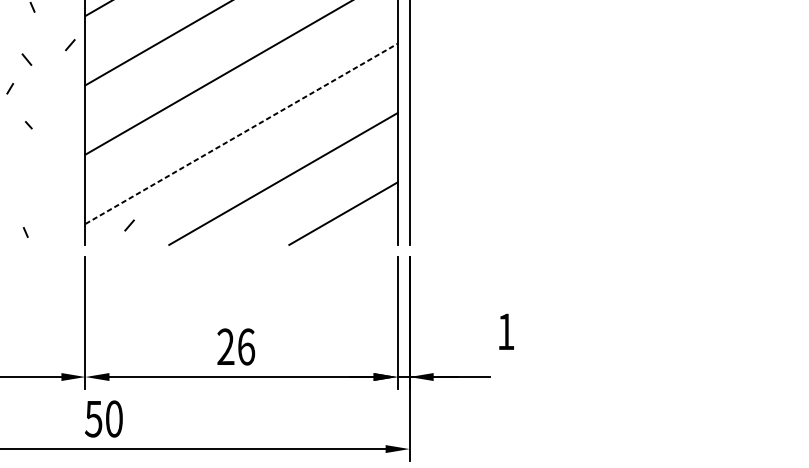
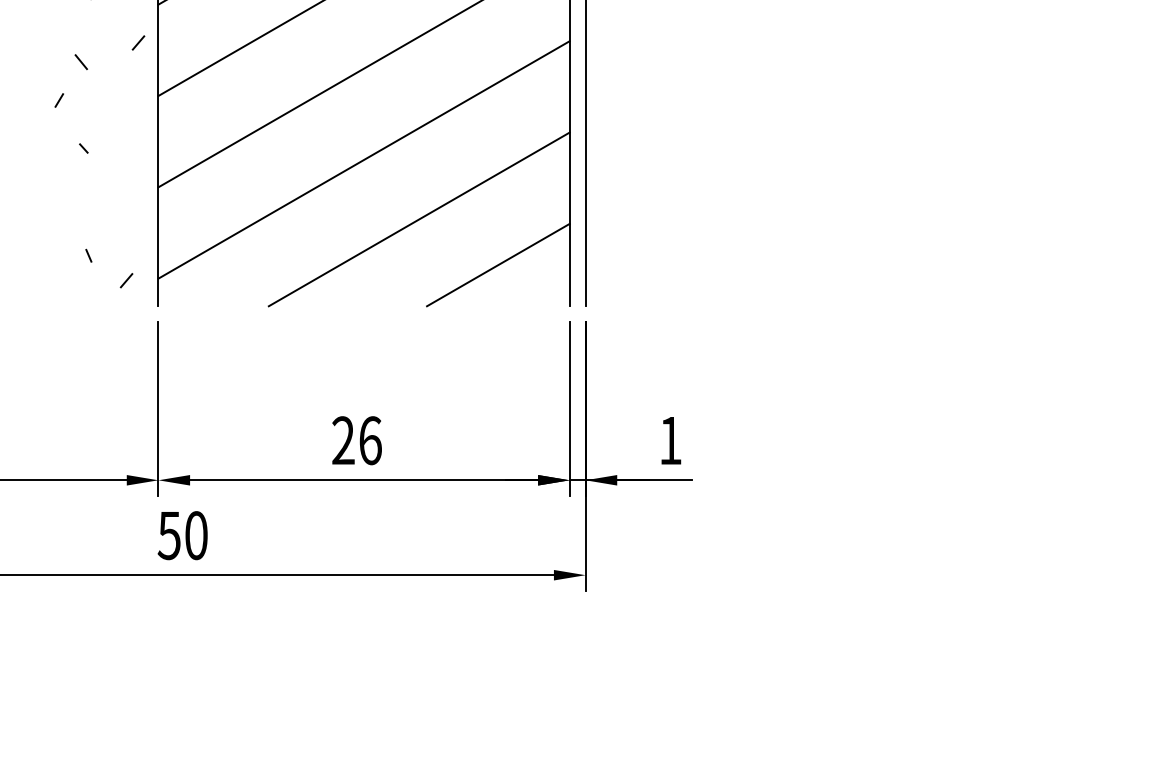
line: (241, 133) -> (364, 159), dashed -> solid
line: (129, 225) -> (126, 280), moved
line: (25, 232) -> (88, 255), moved
text: (506, 331) -> (671, 440), moved

